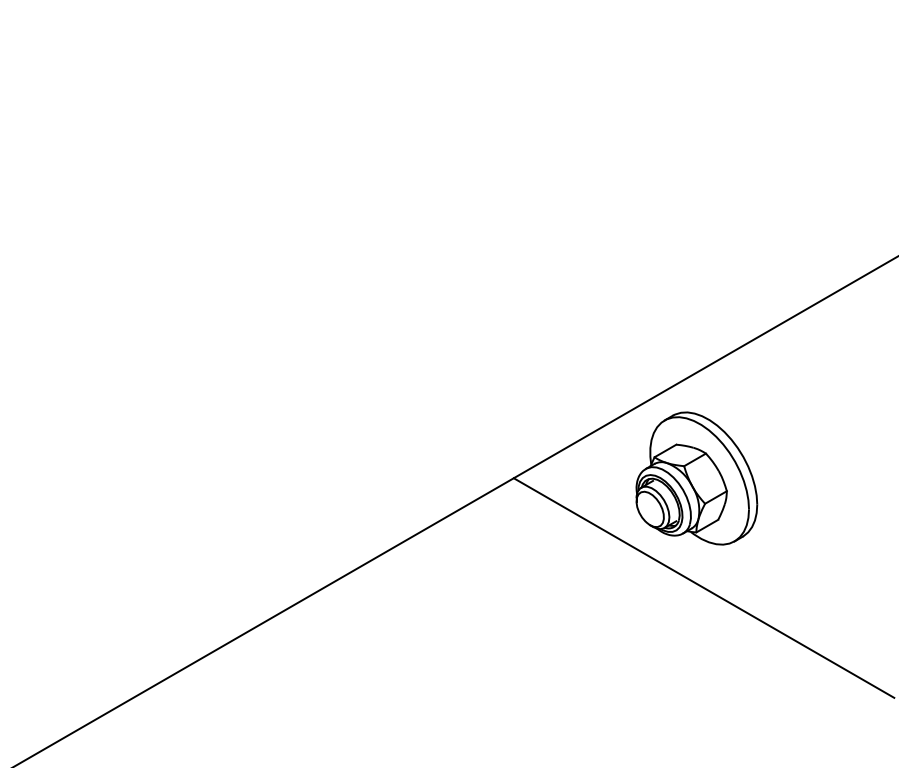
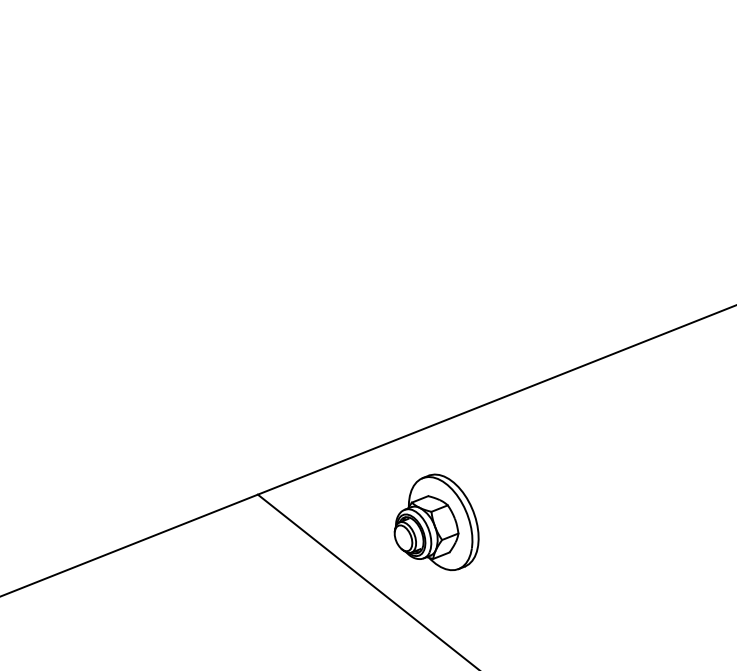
part: (696, 478) -> (438, 521), size x0.7

